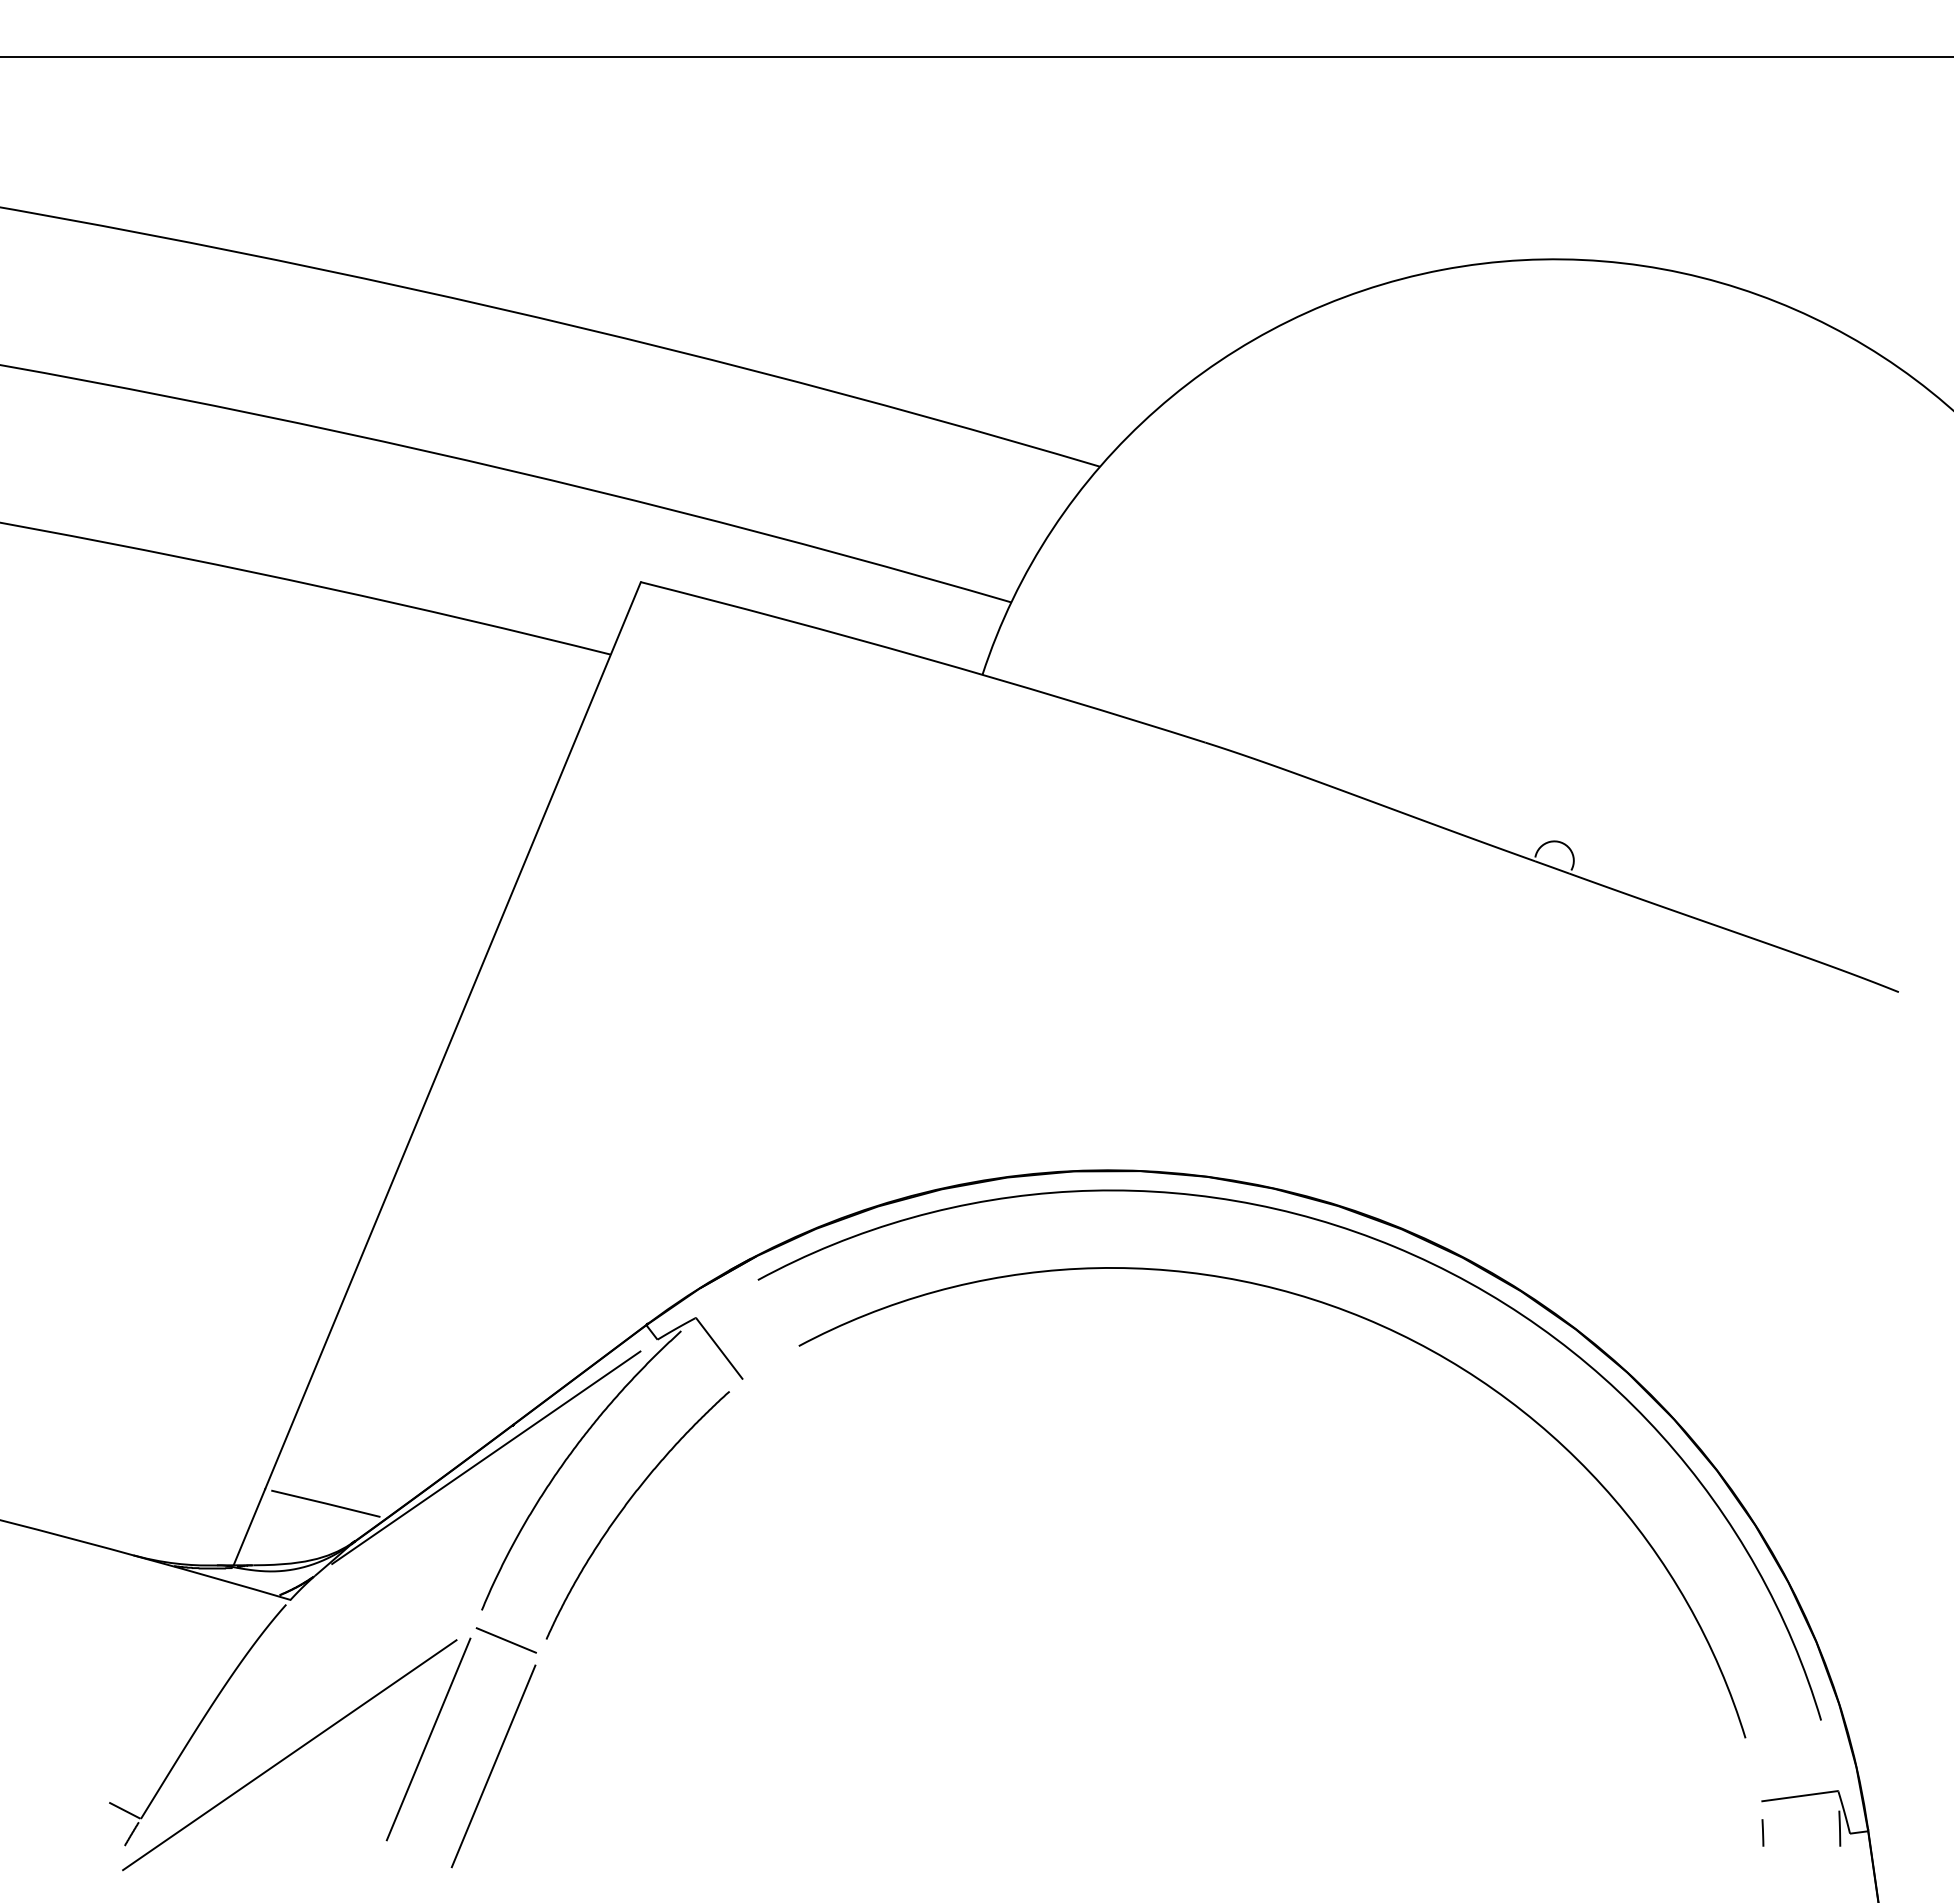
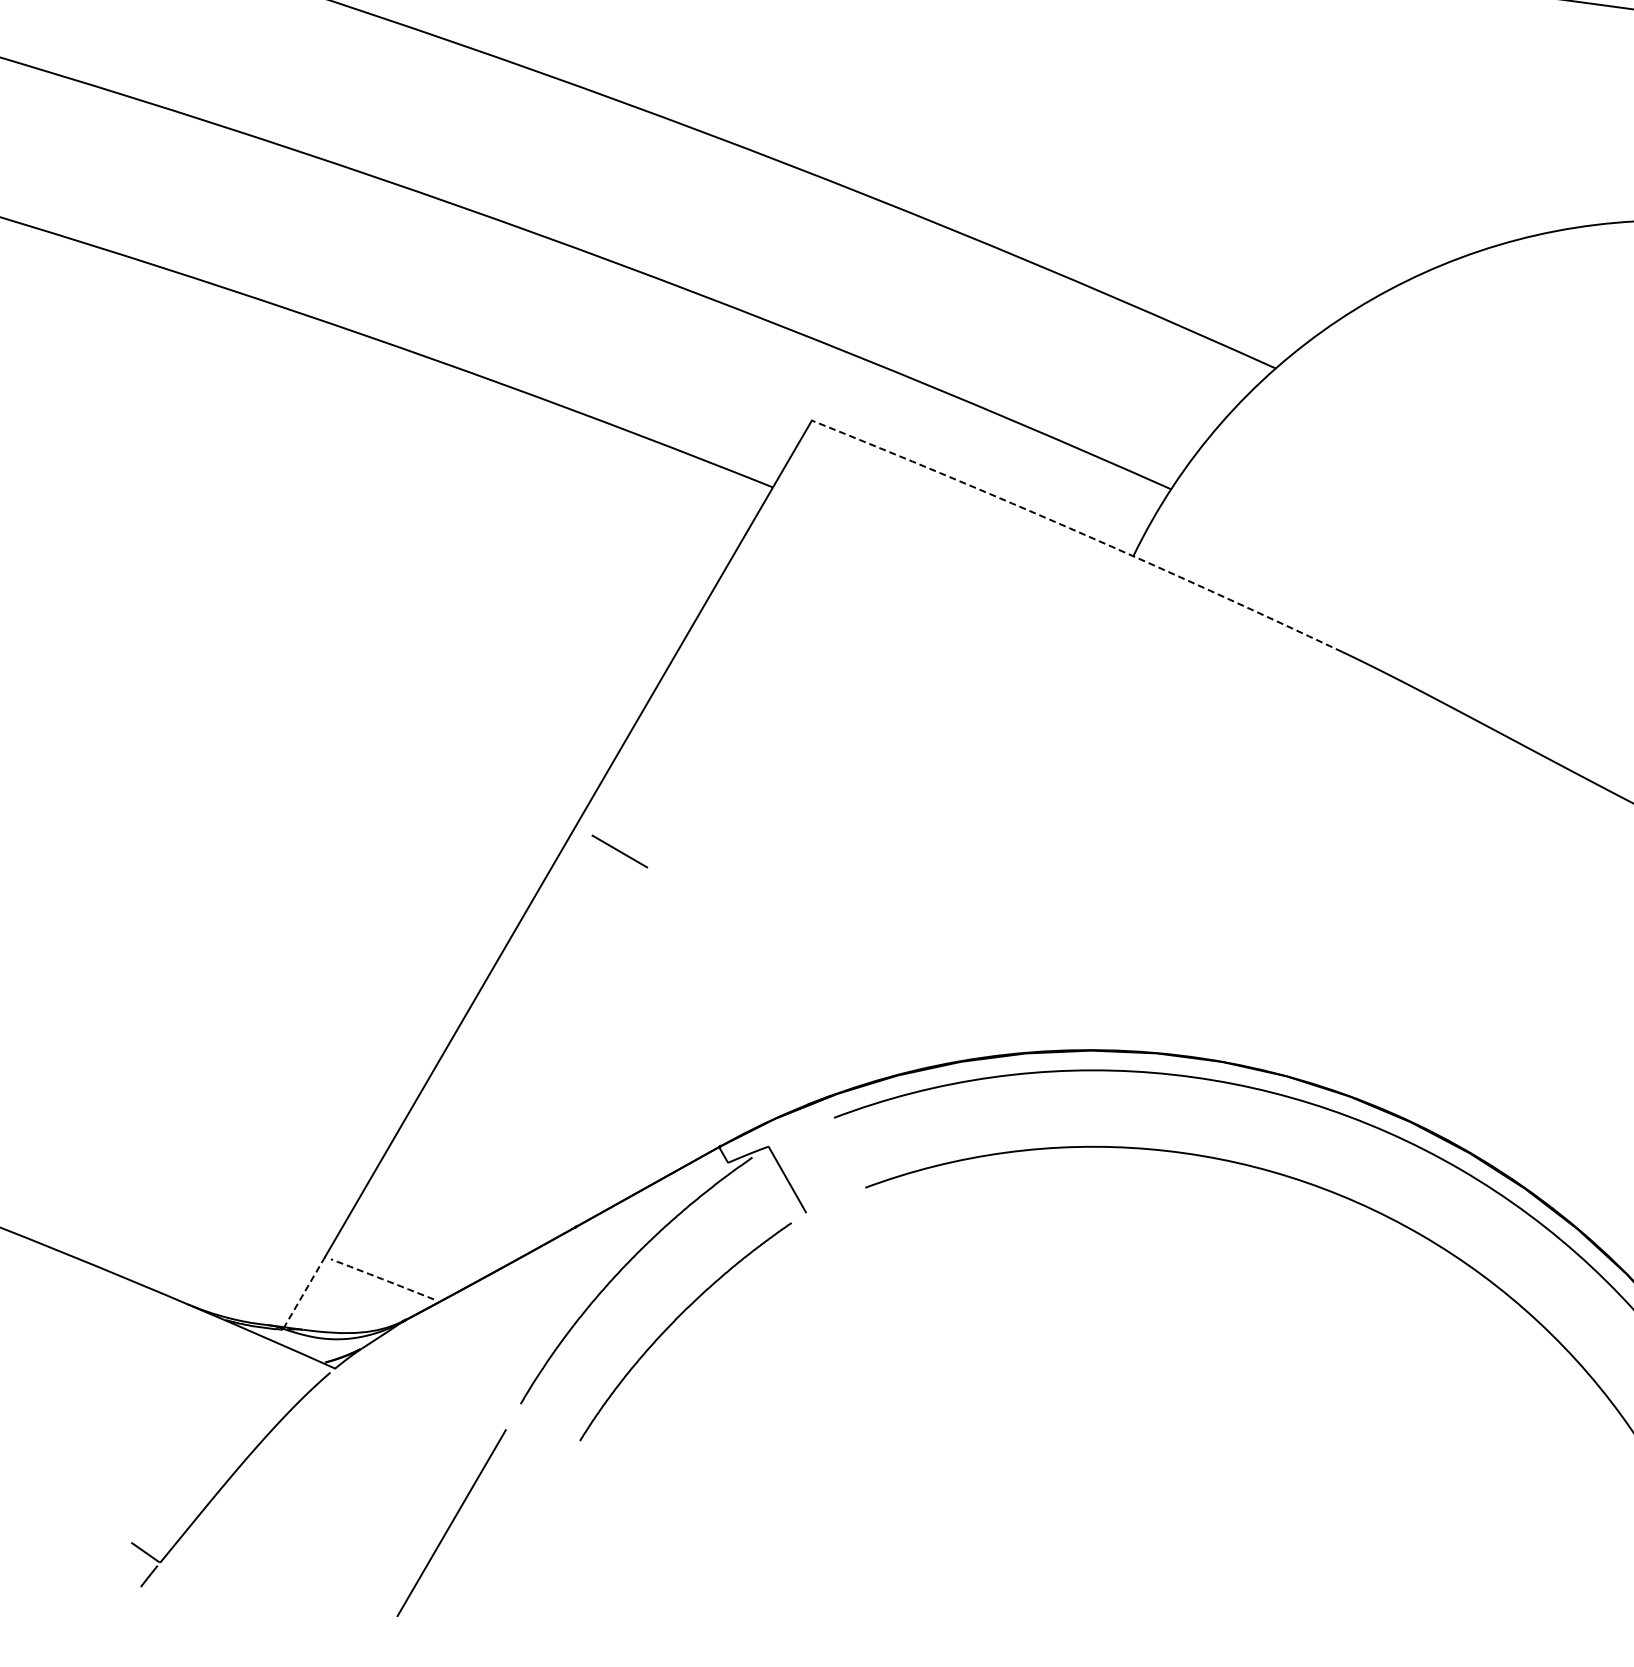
arc: (924, 658) -> (1078, 532), solid -> dashed
line: (486, 1457) -> (545, 1255), removed
arc: (325, 1503) -> (382, 1278), solid -> dashed
line: (249, 1527) -> (304, 1292), solid -> dashed
line: (505, 1640) -> (618, 851), moved
line: (289, 1755) -> (313, 1520), removed
line: (493, 1766) -> (511, 1558), removed

